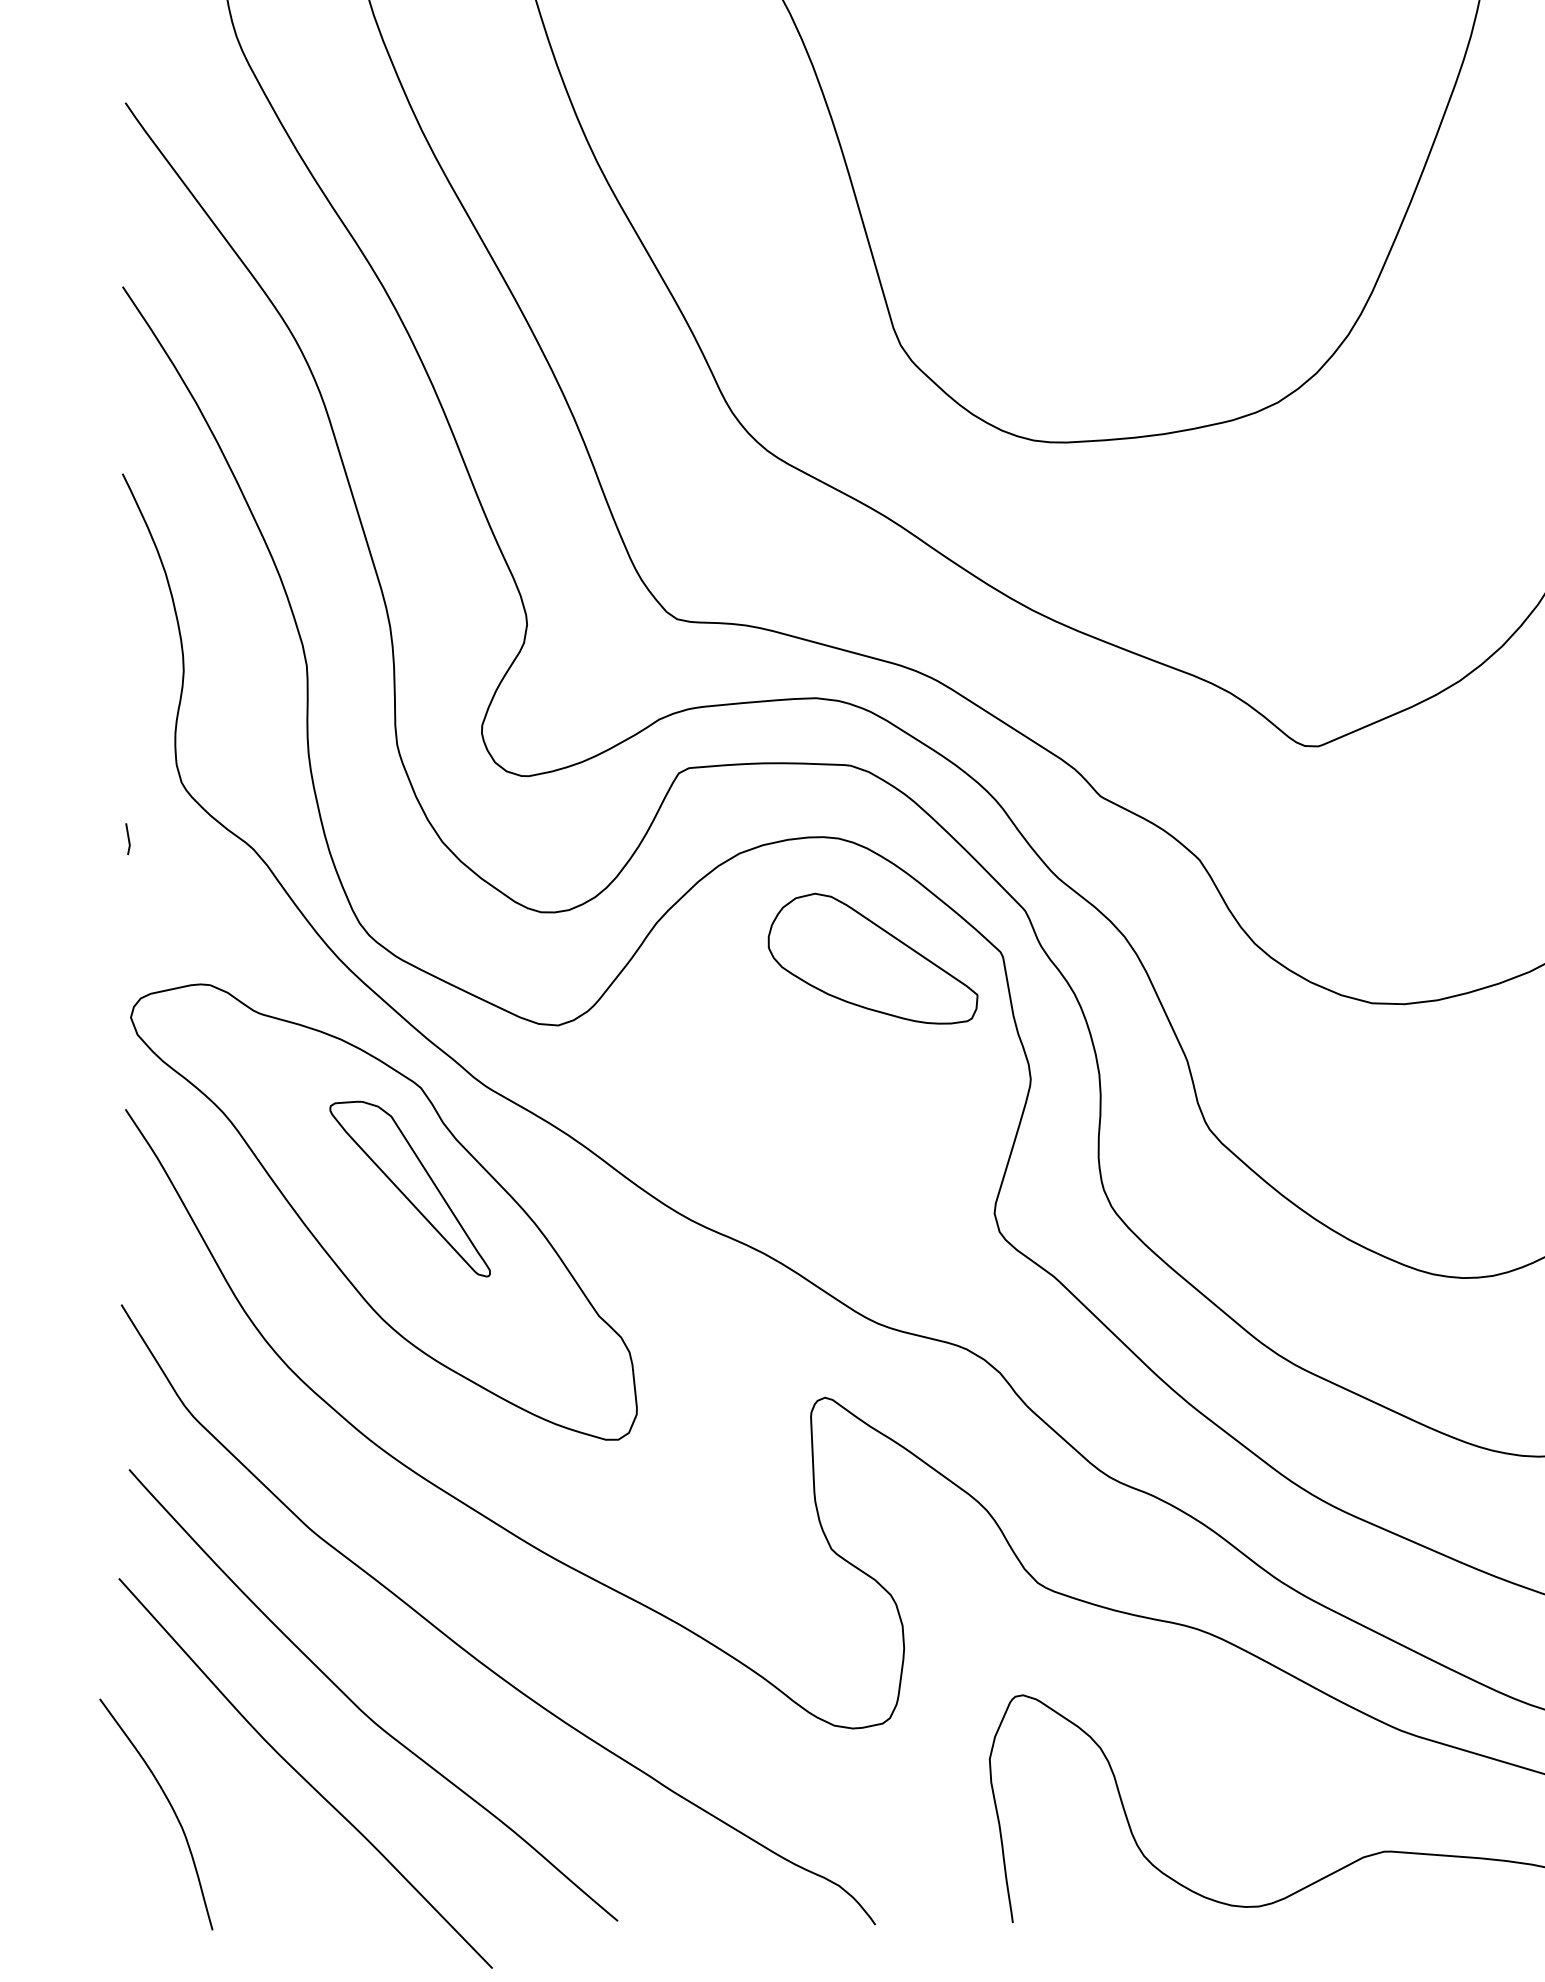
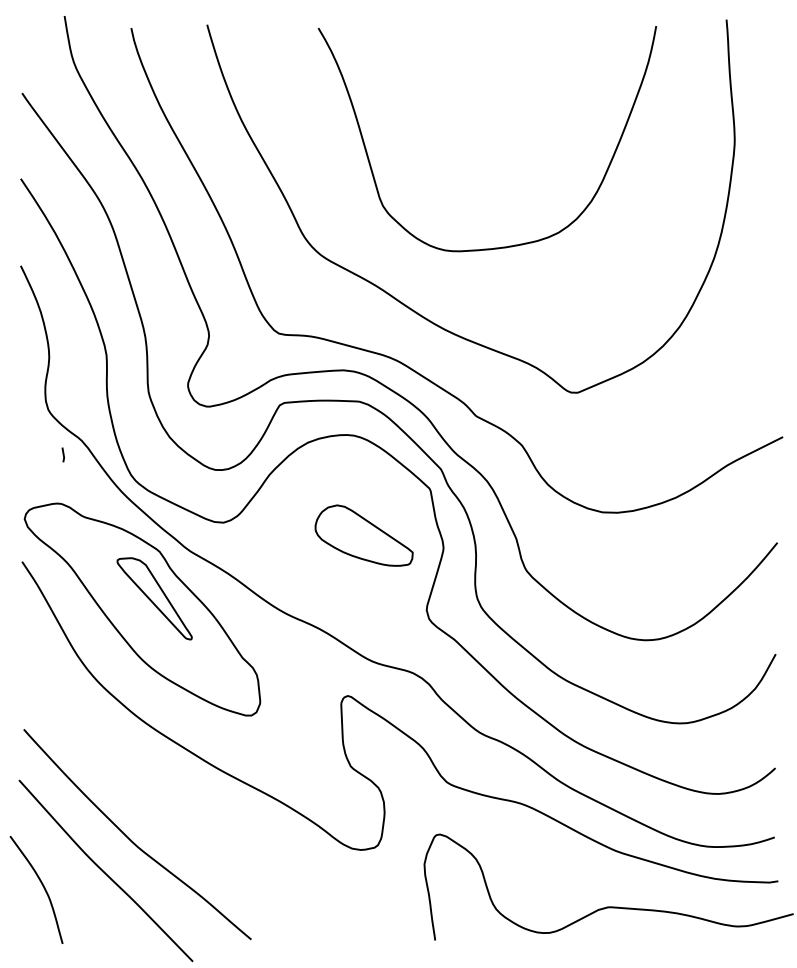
line: (126, 838) -> (62, 454), moved
part: (871, 958) -> (363, 535), moved
curve: (463, 1645) -> (179, 811), removed

